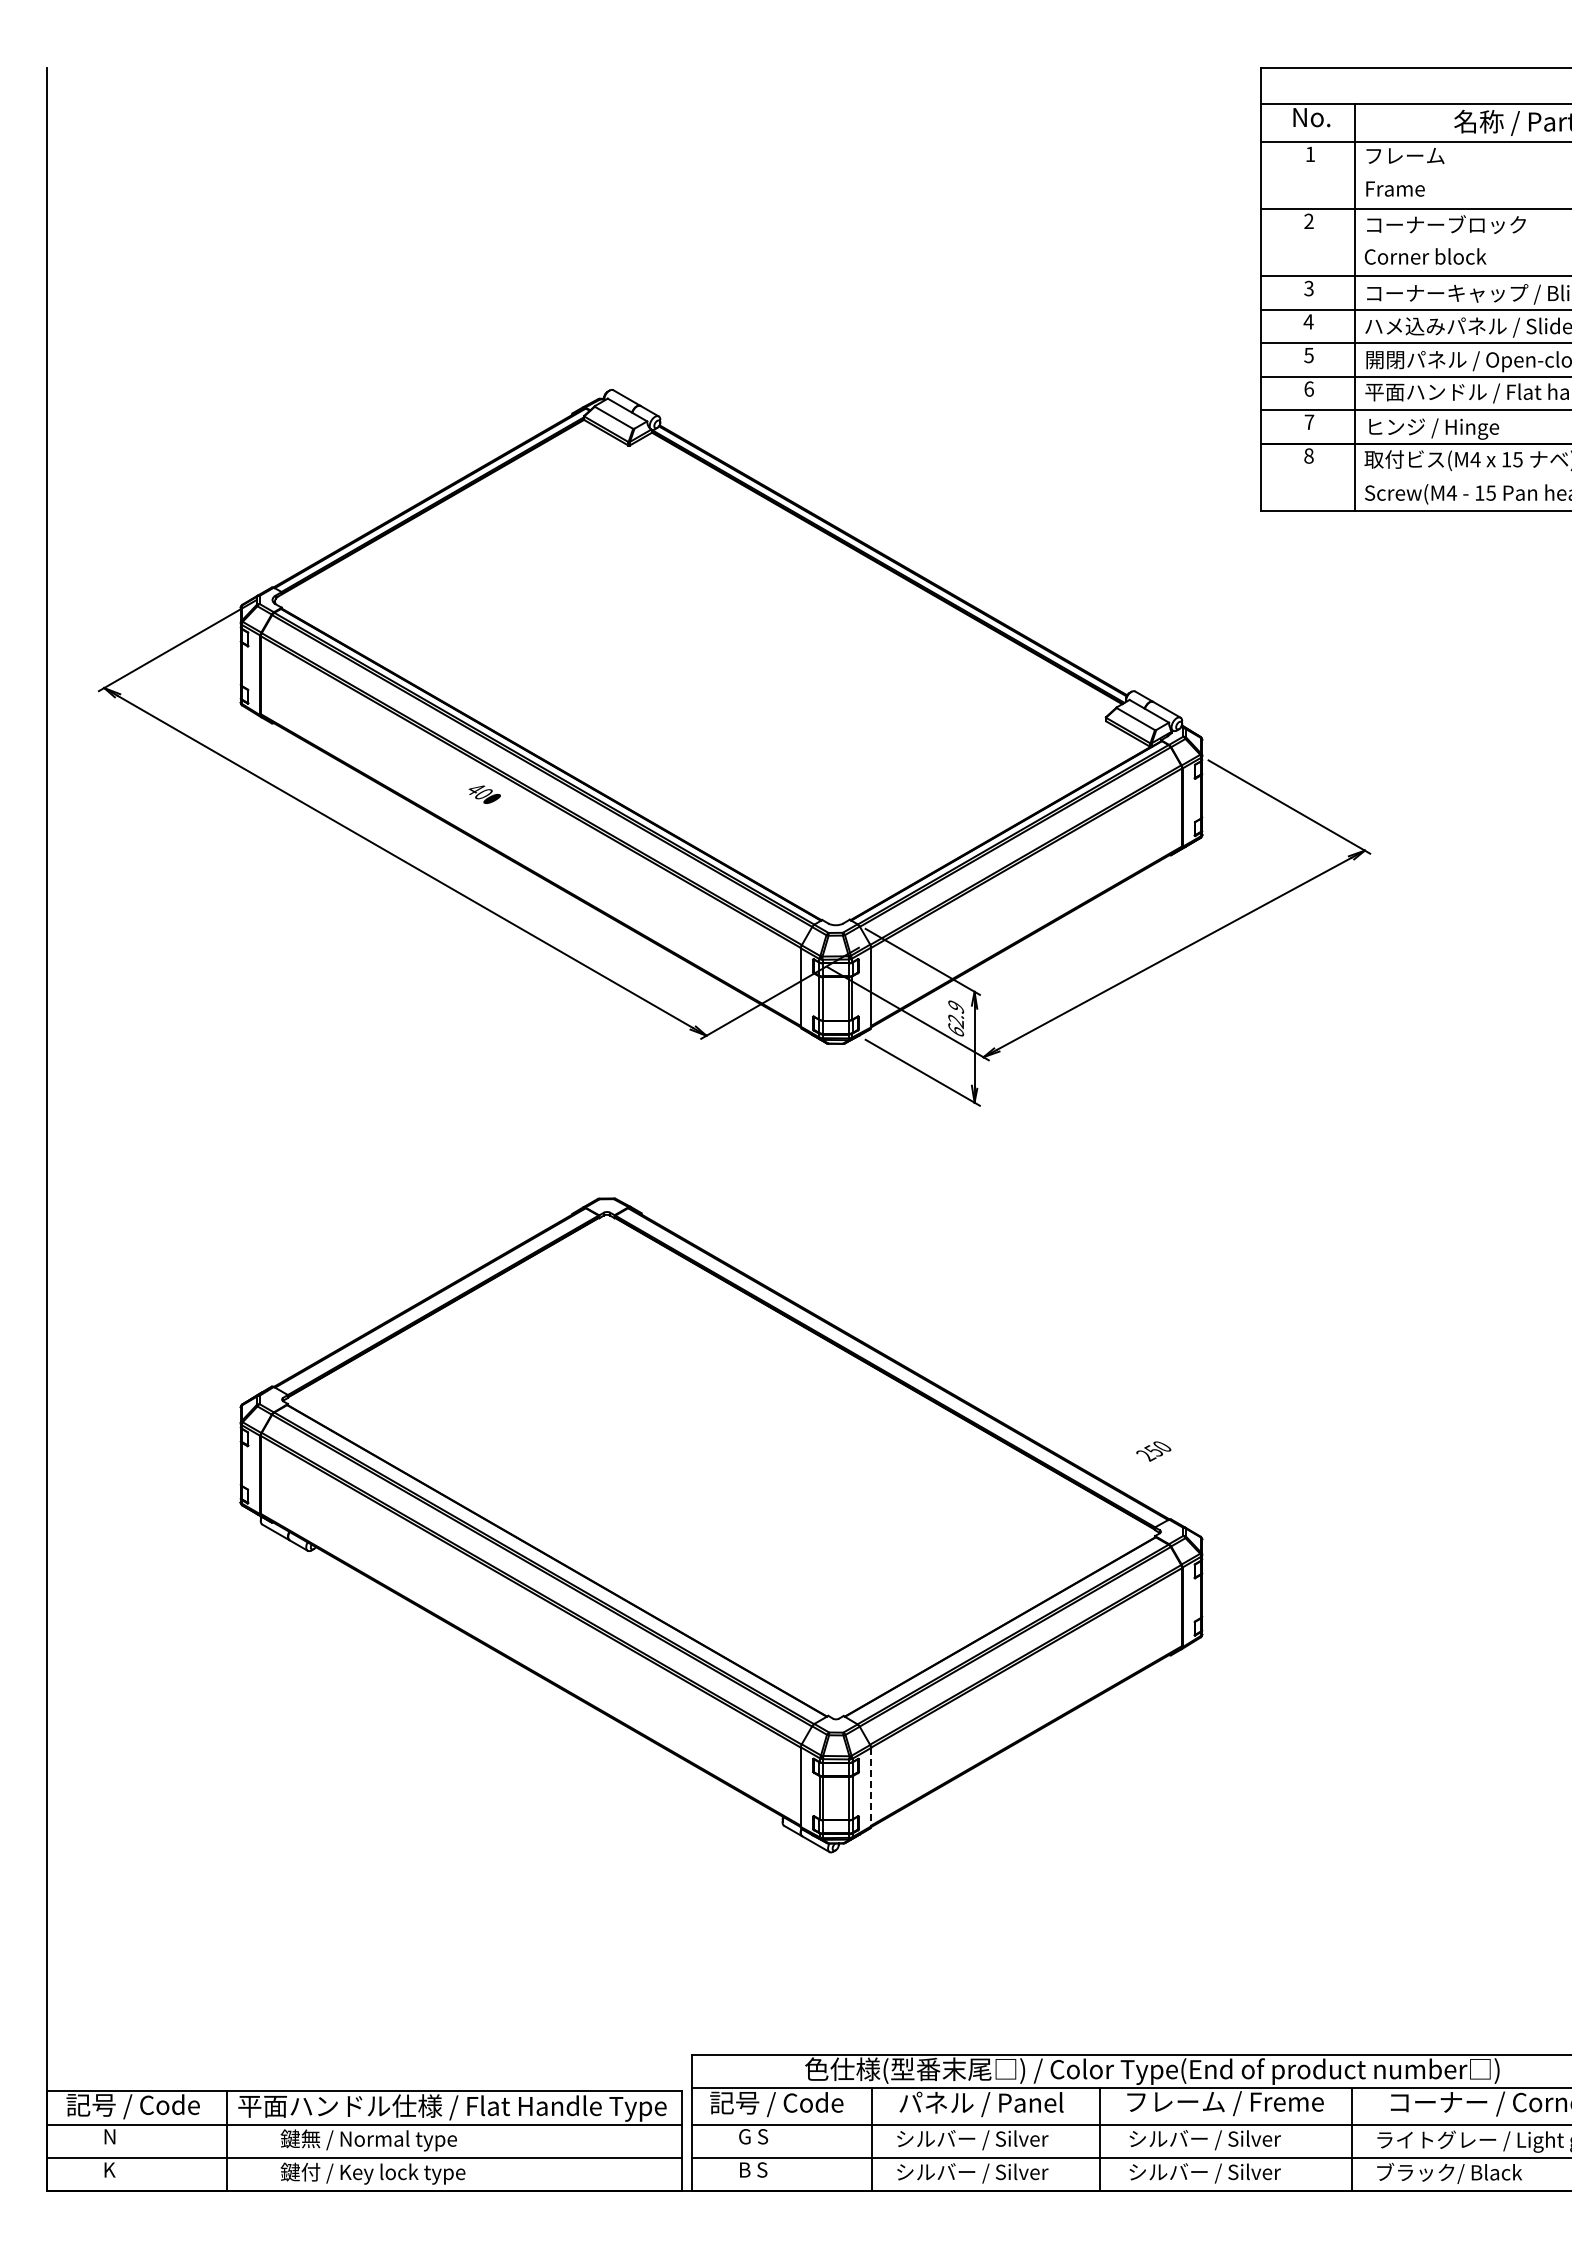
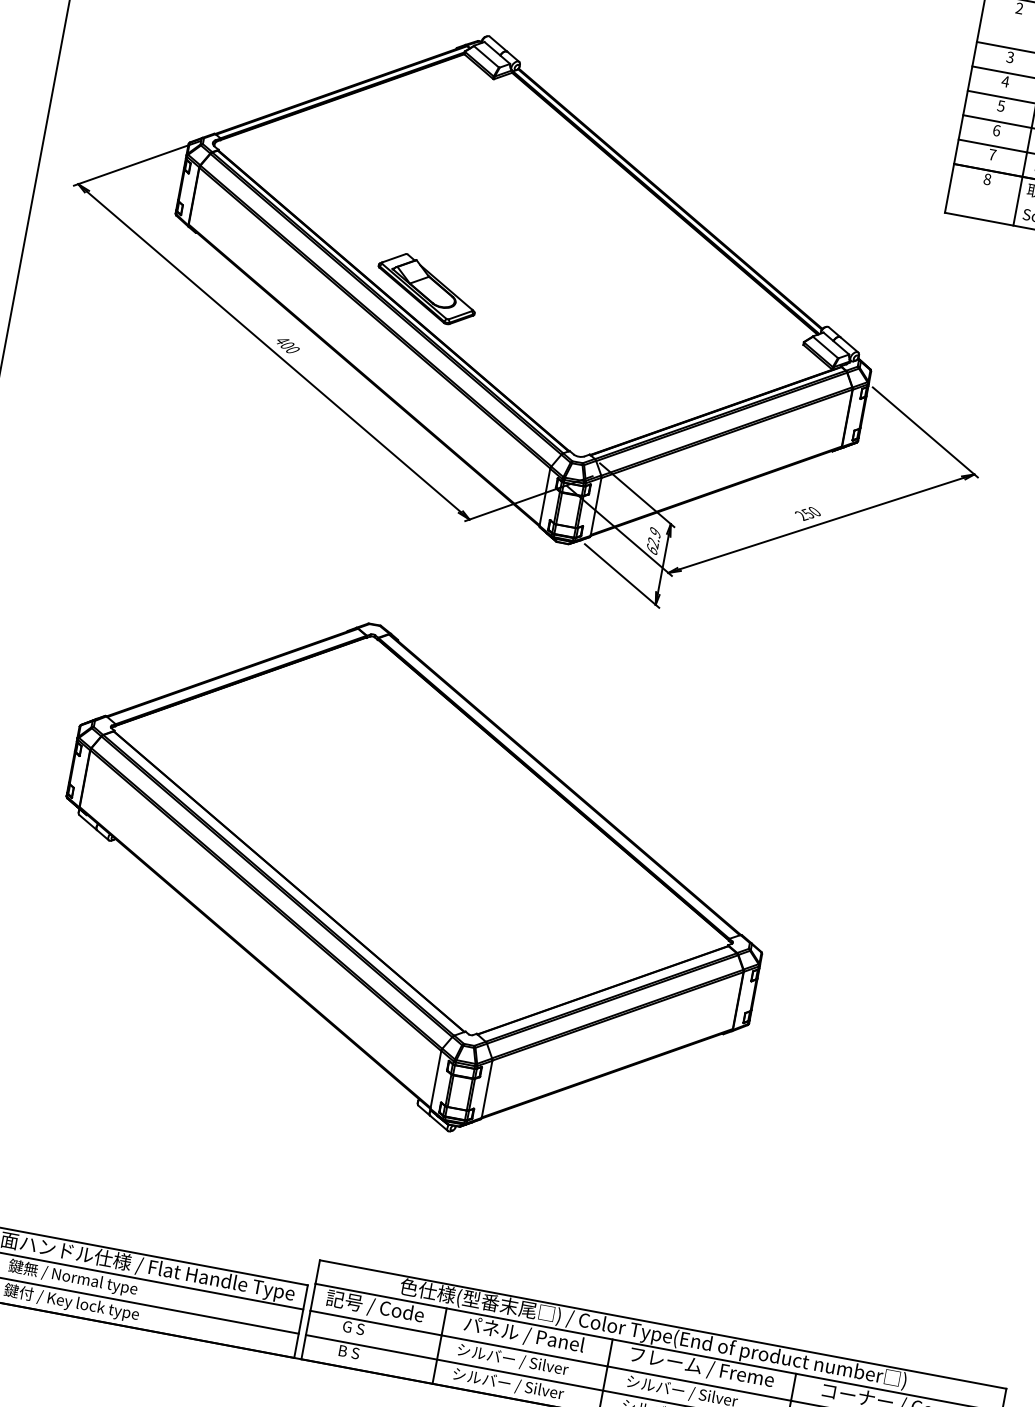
part: (592, 740) -> (426, 288), added
text: (484, 794) -> (287, 345), moved
text: (1153, 1451) -> (807, 514), moved
line: (871, 1787) -> (487, 1089), dashed -> solid

